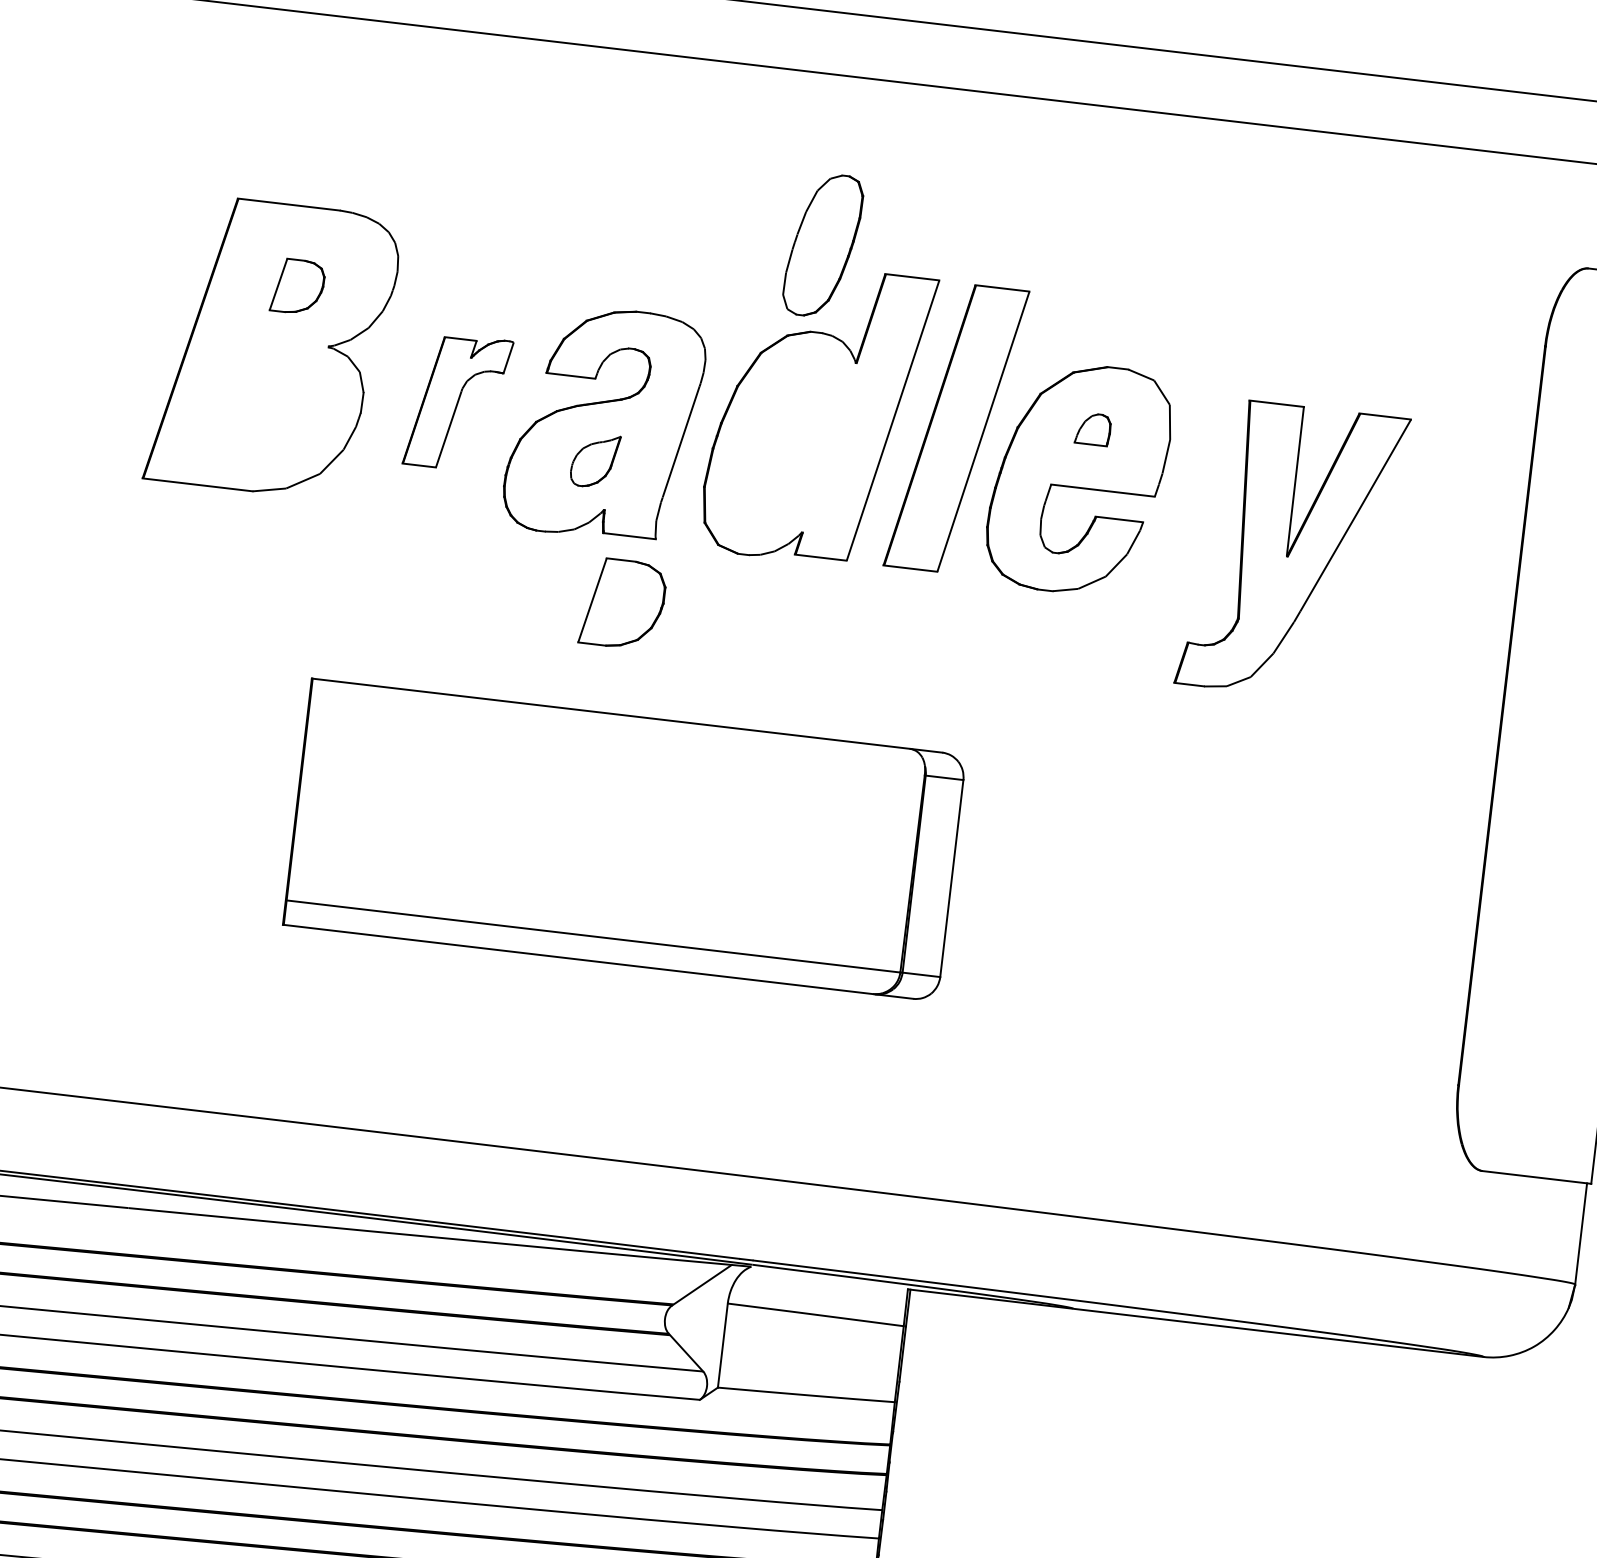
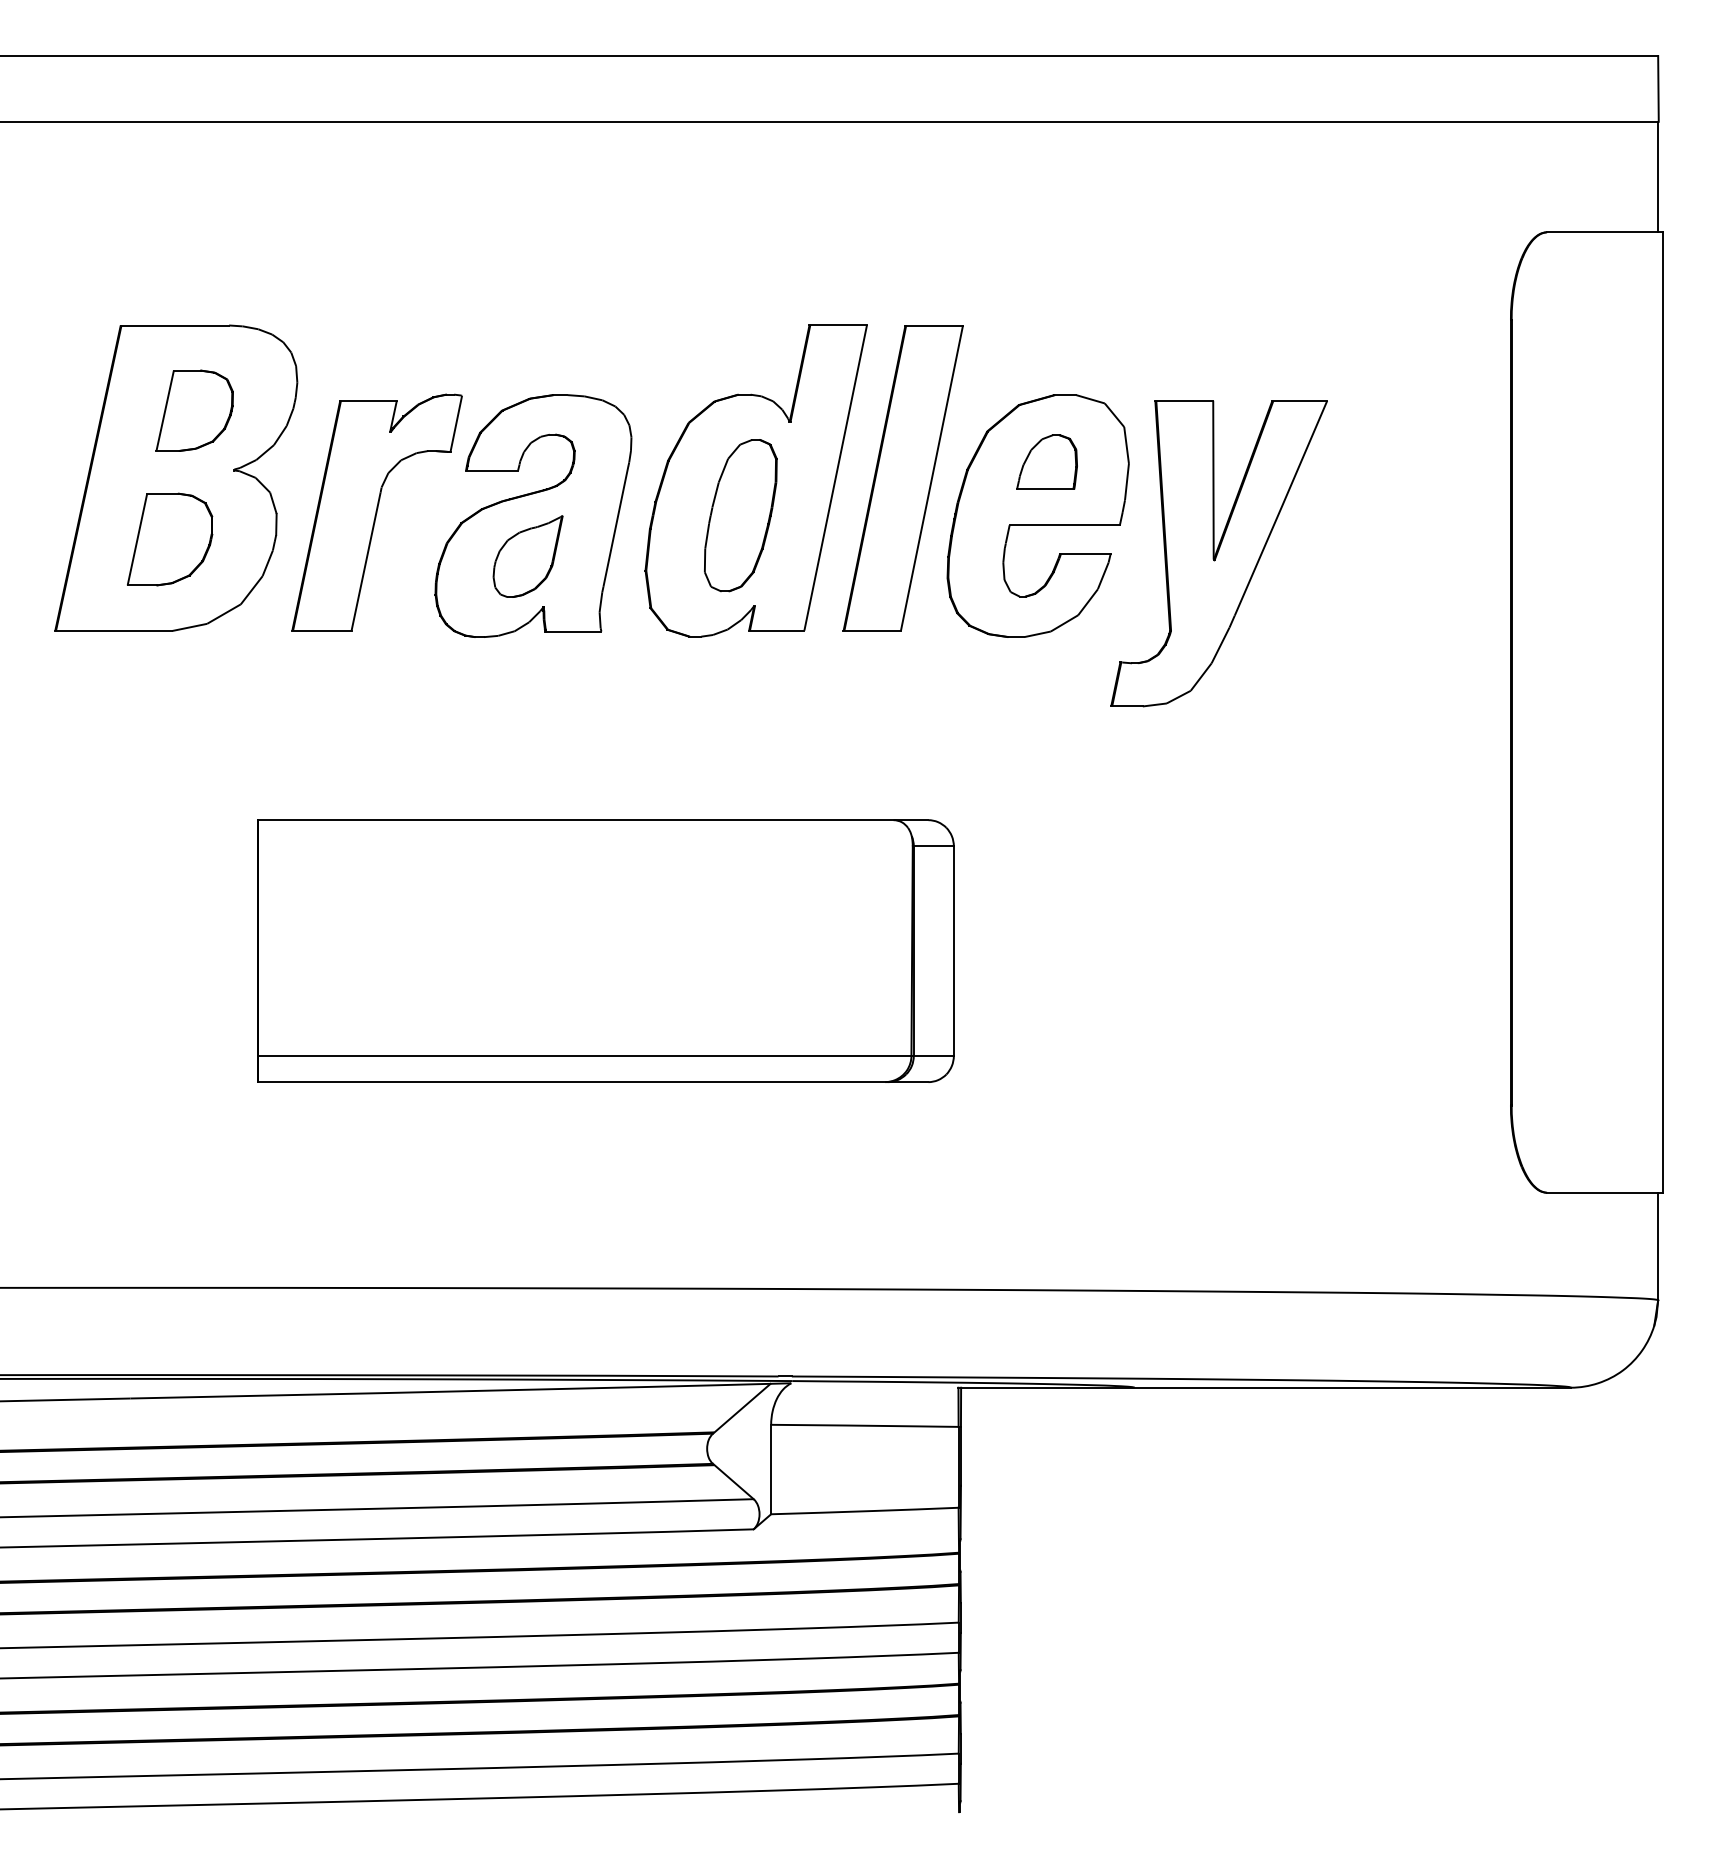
part: (822, 245) -> (740, 515), moved
part: (297, 286) -> (194, 410), size x1.43
part: (457, 402) -> (376, 512), size x1.67
part: (1092, 428) -> (1046, 461), size x1.67
part: (594, 460) -> (527, 556), size x1.43
part: (1291, 551) -> (1218, 553), moved
part: (623, 604) -> (170, 539), moved

